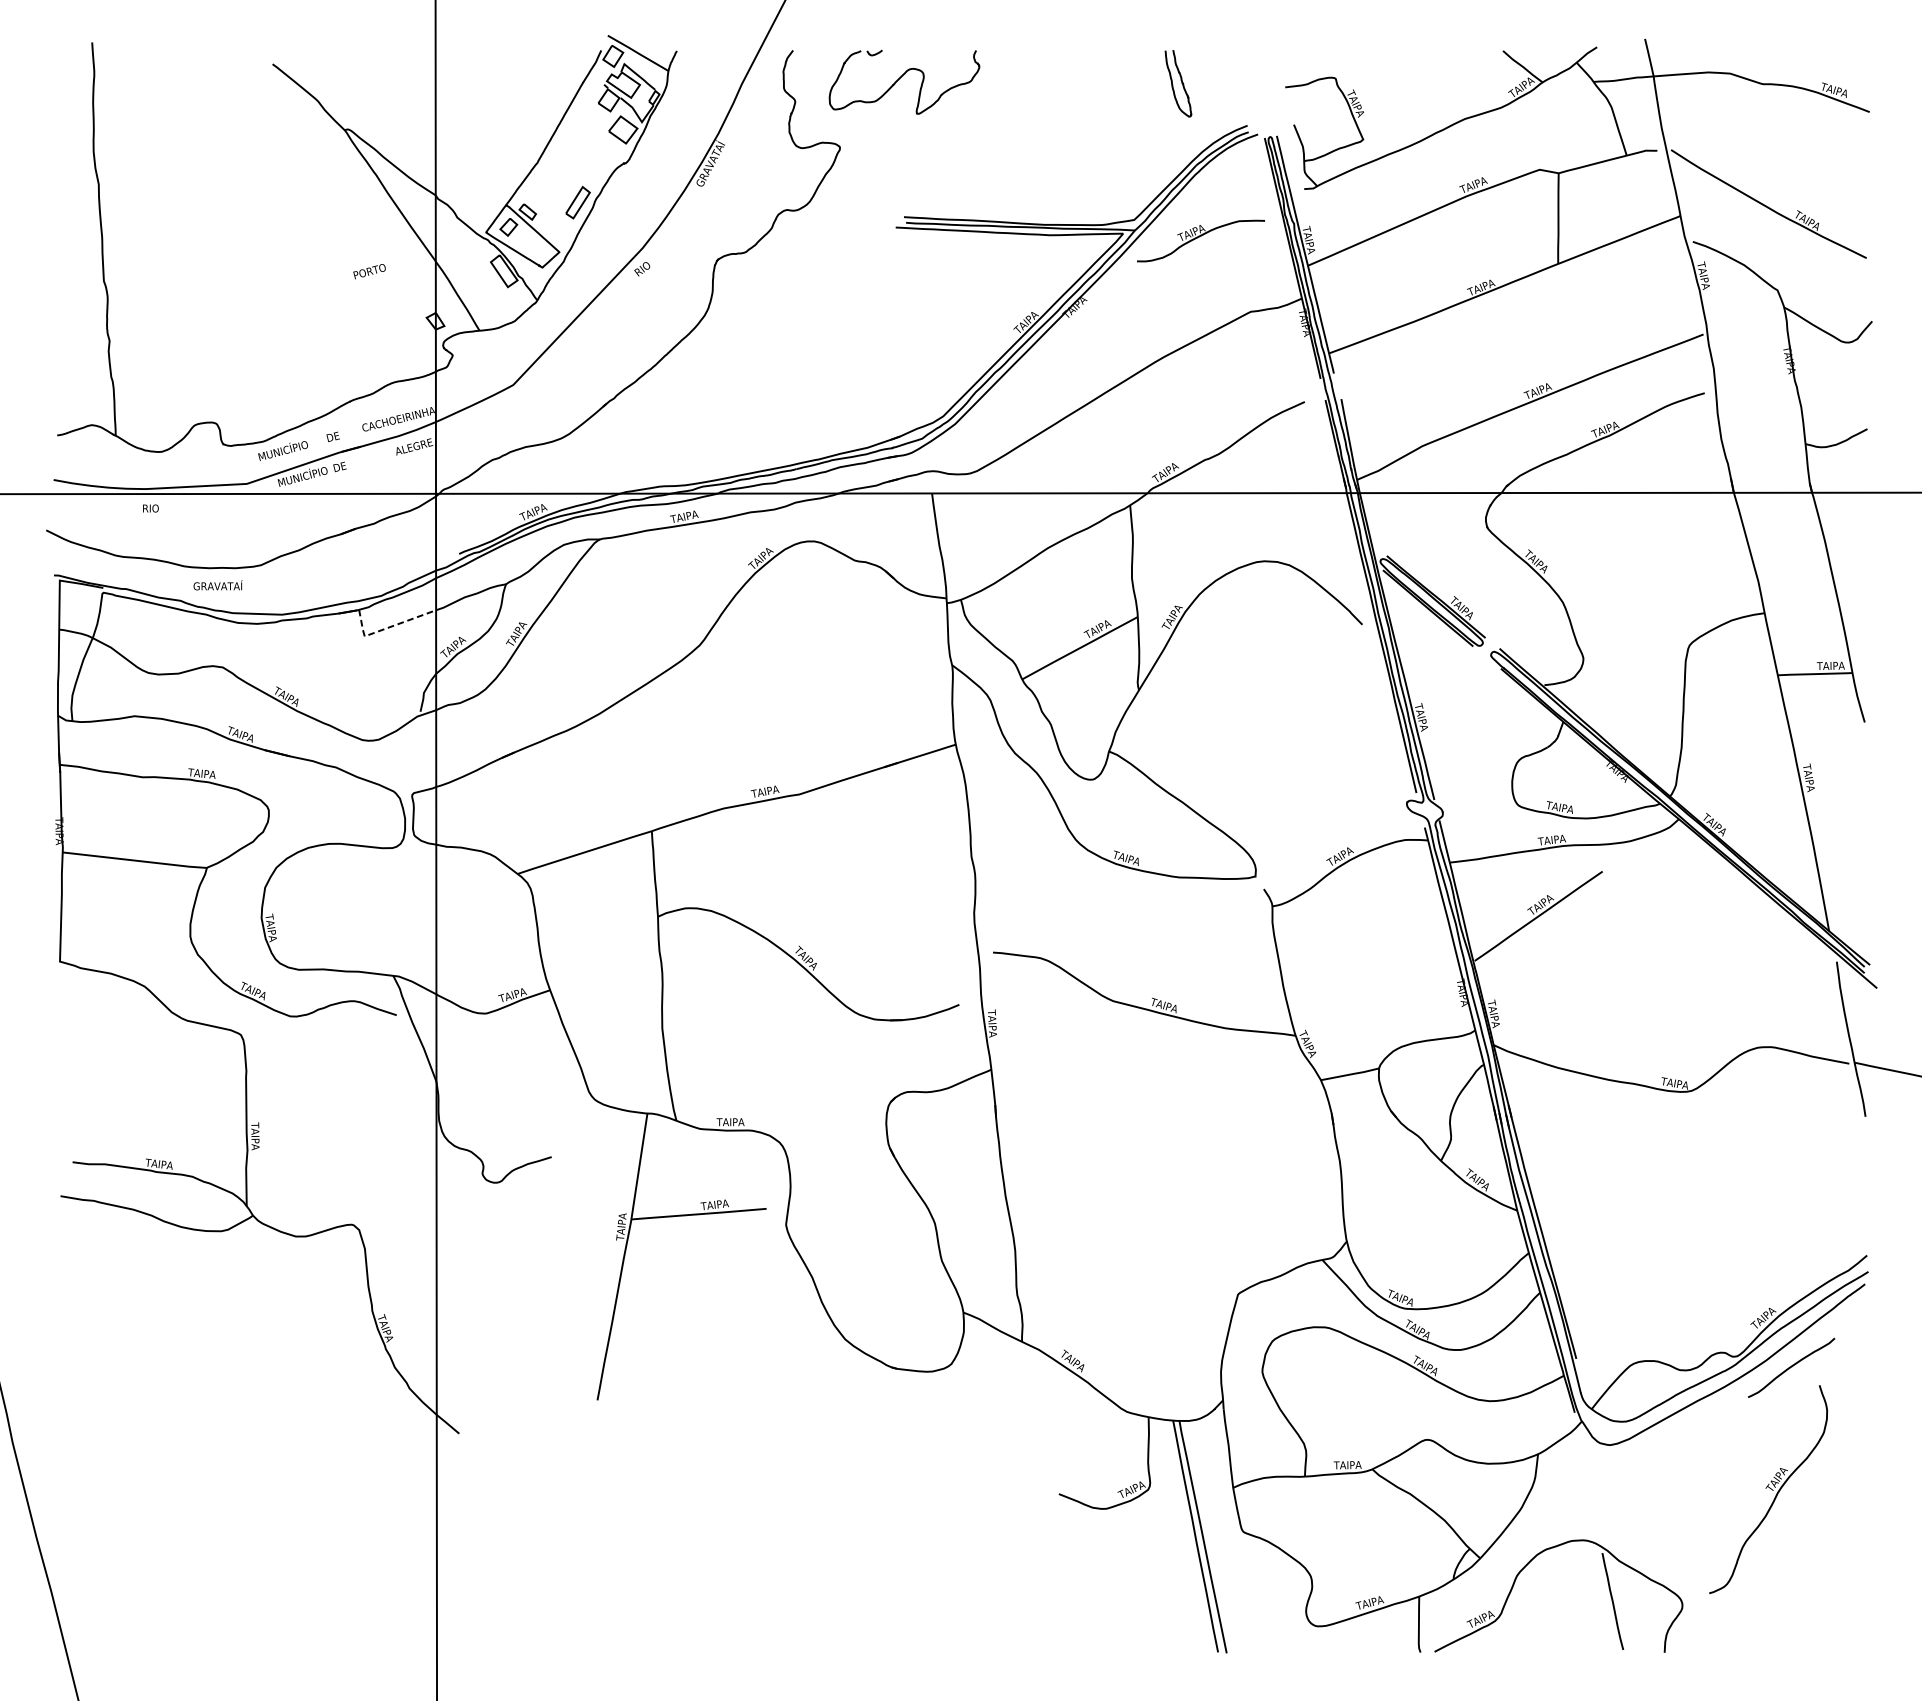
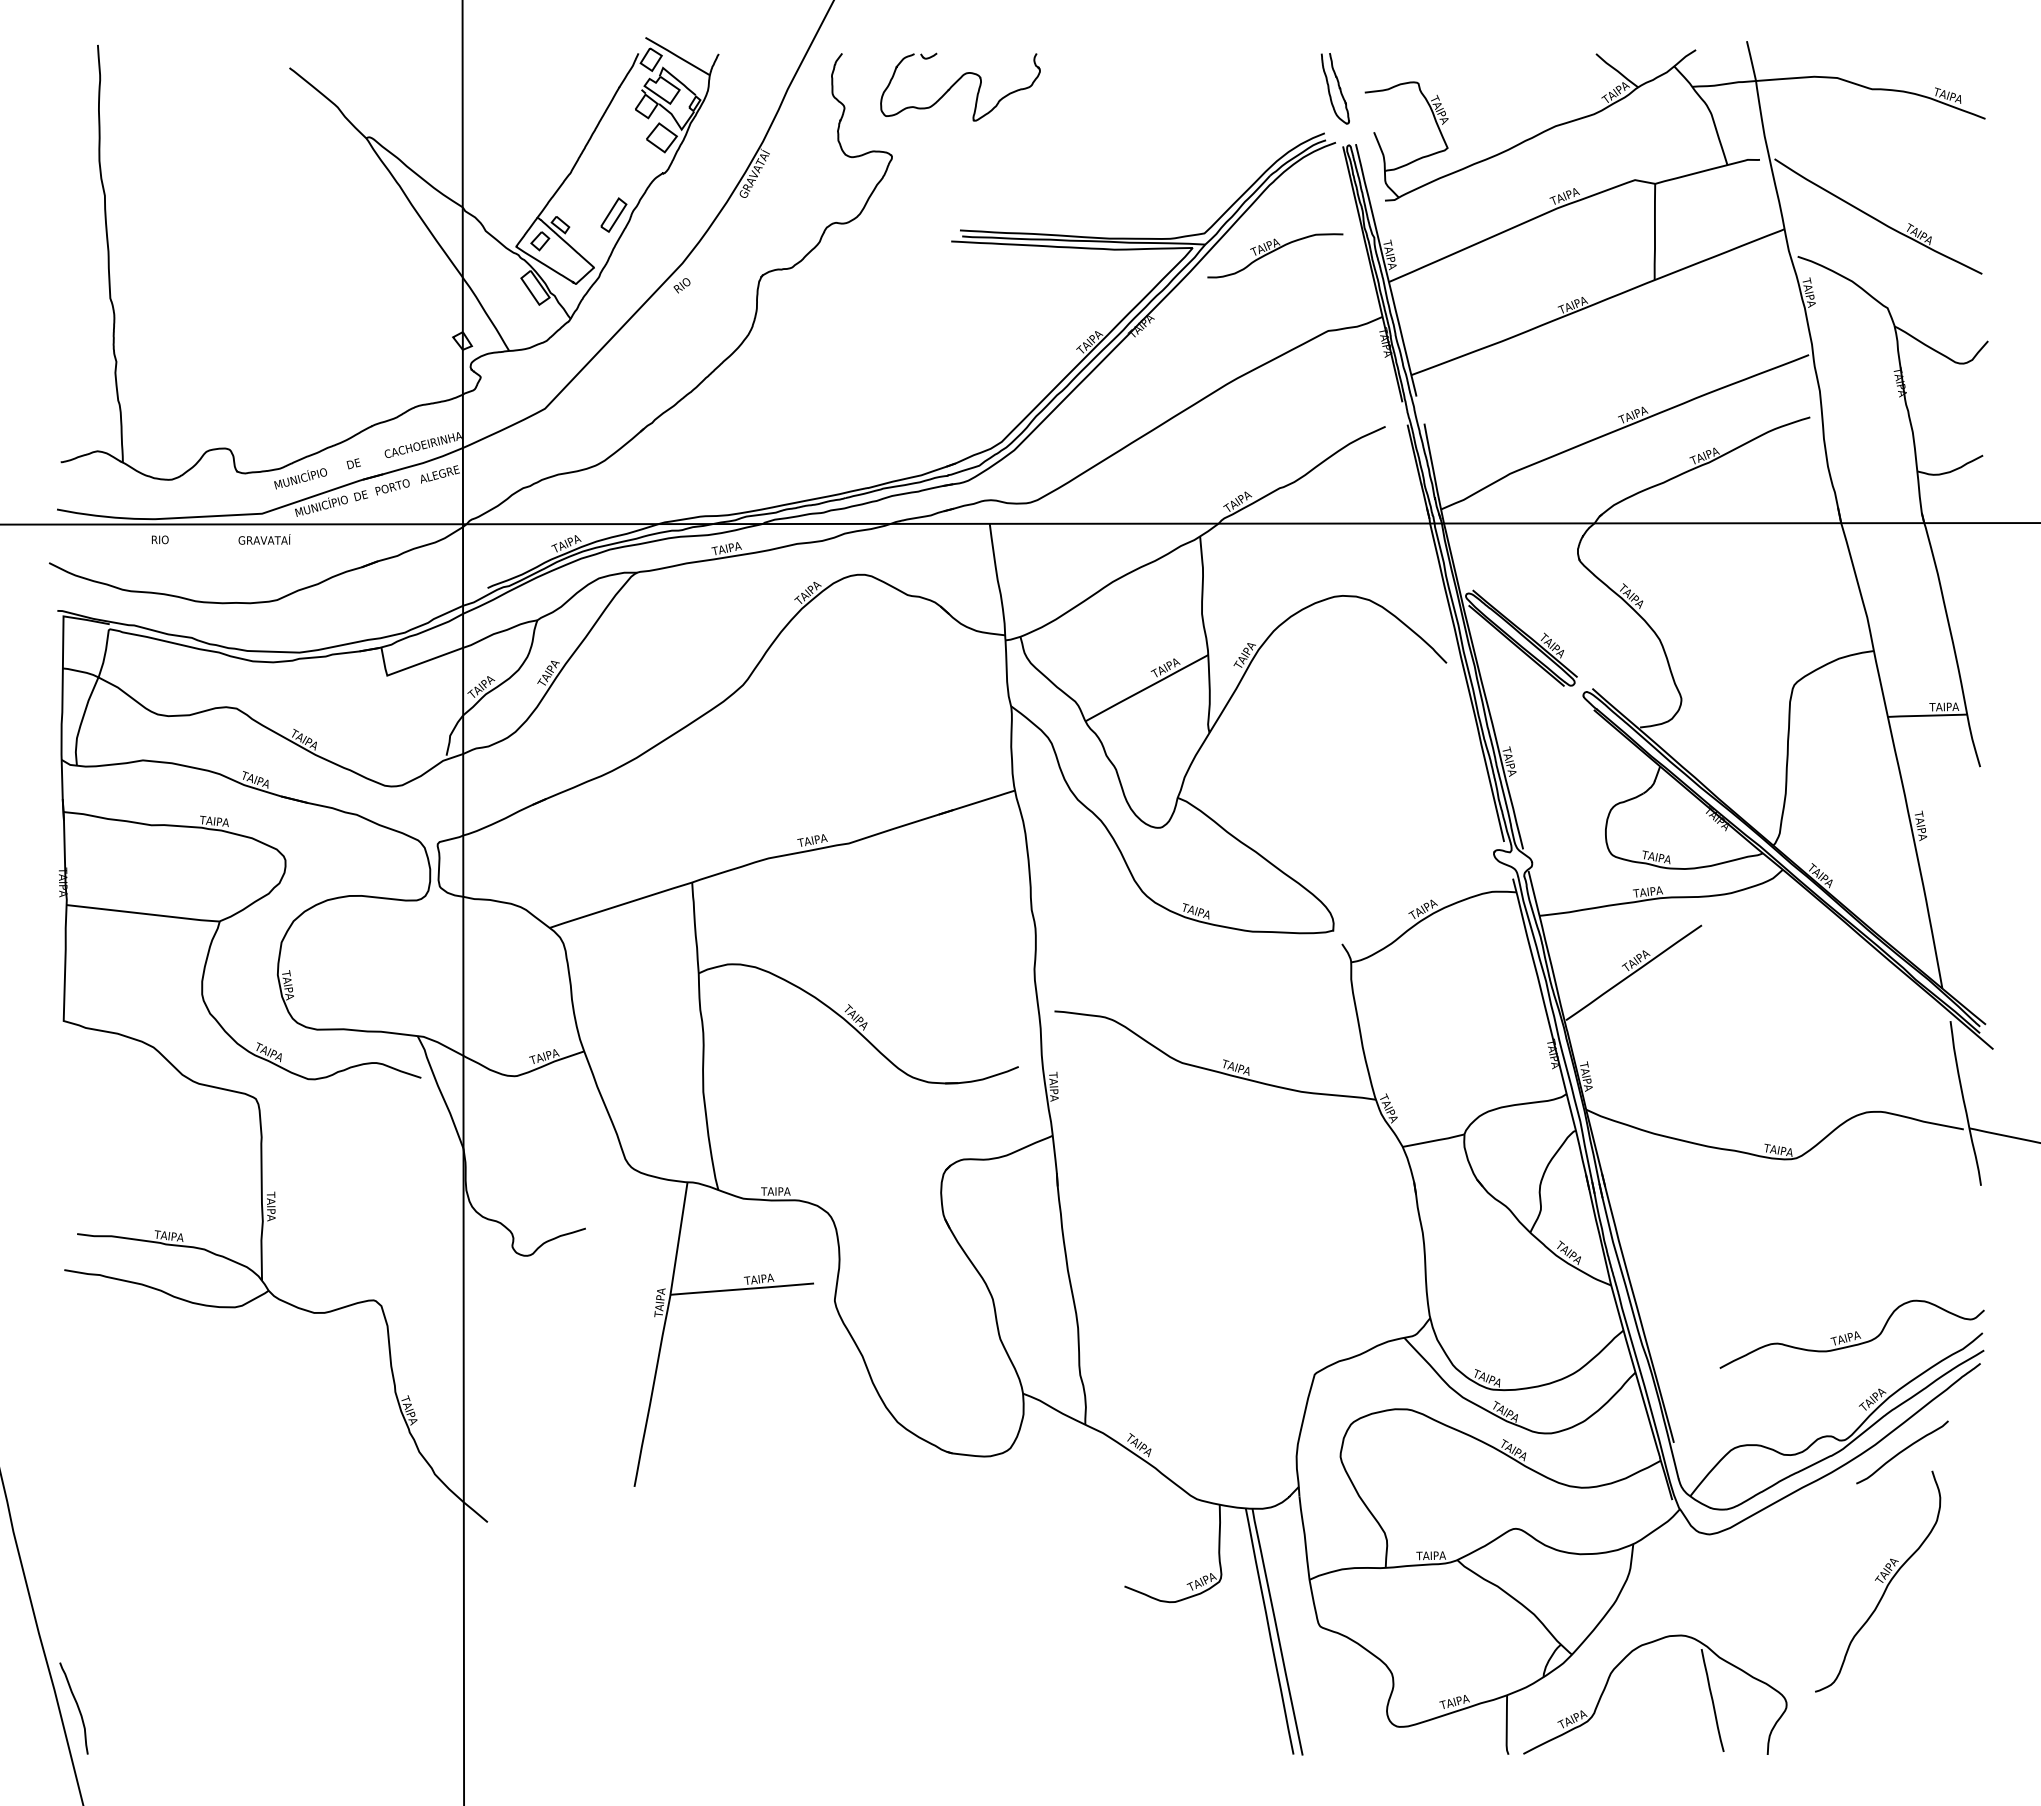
curve: (1181, 83) -> (1338, 88), moved
text: (369, 271) -> (392, 487), moved
text: (217, 585) -> (264, 539), moved
line: (386, 628) -> (410, 667), dashed -> solid
part: (1743, 1255) -> (1851, 1333), added
curve: (72, 1609) -> (77, 1708), added

